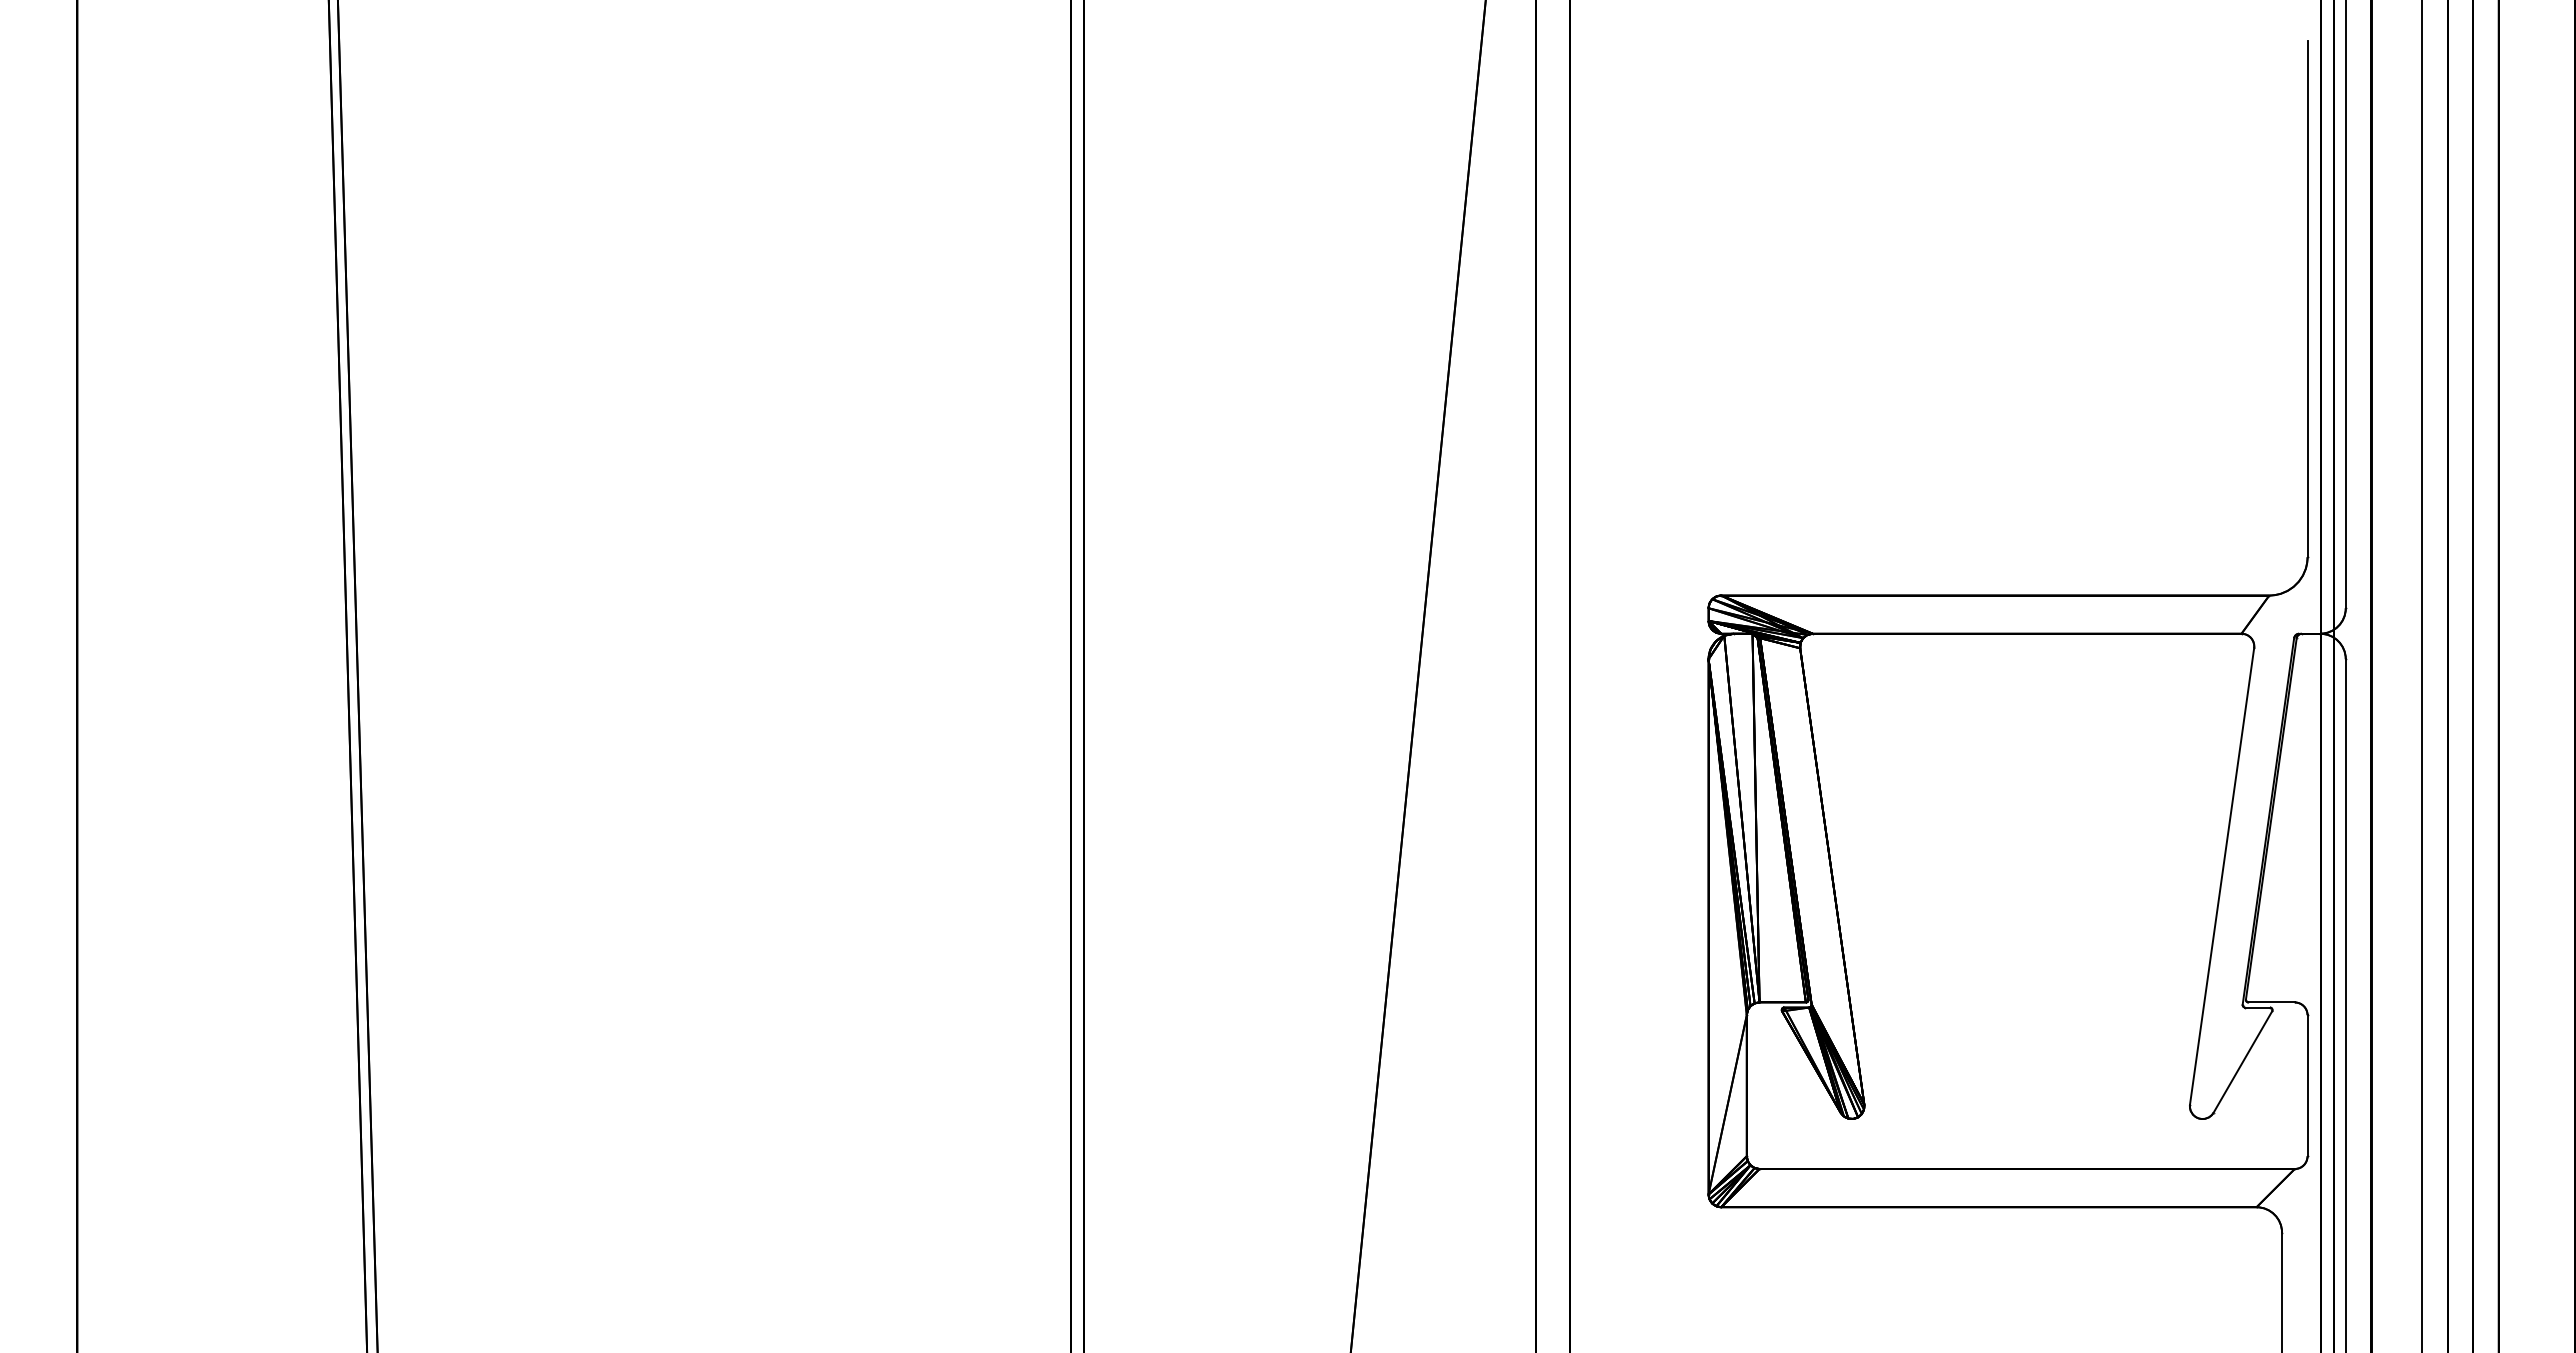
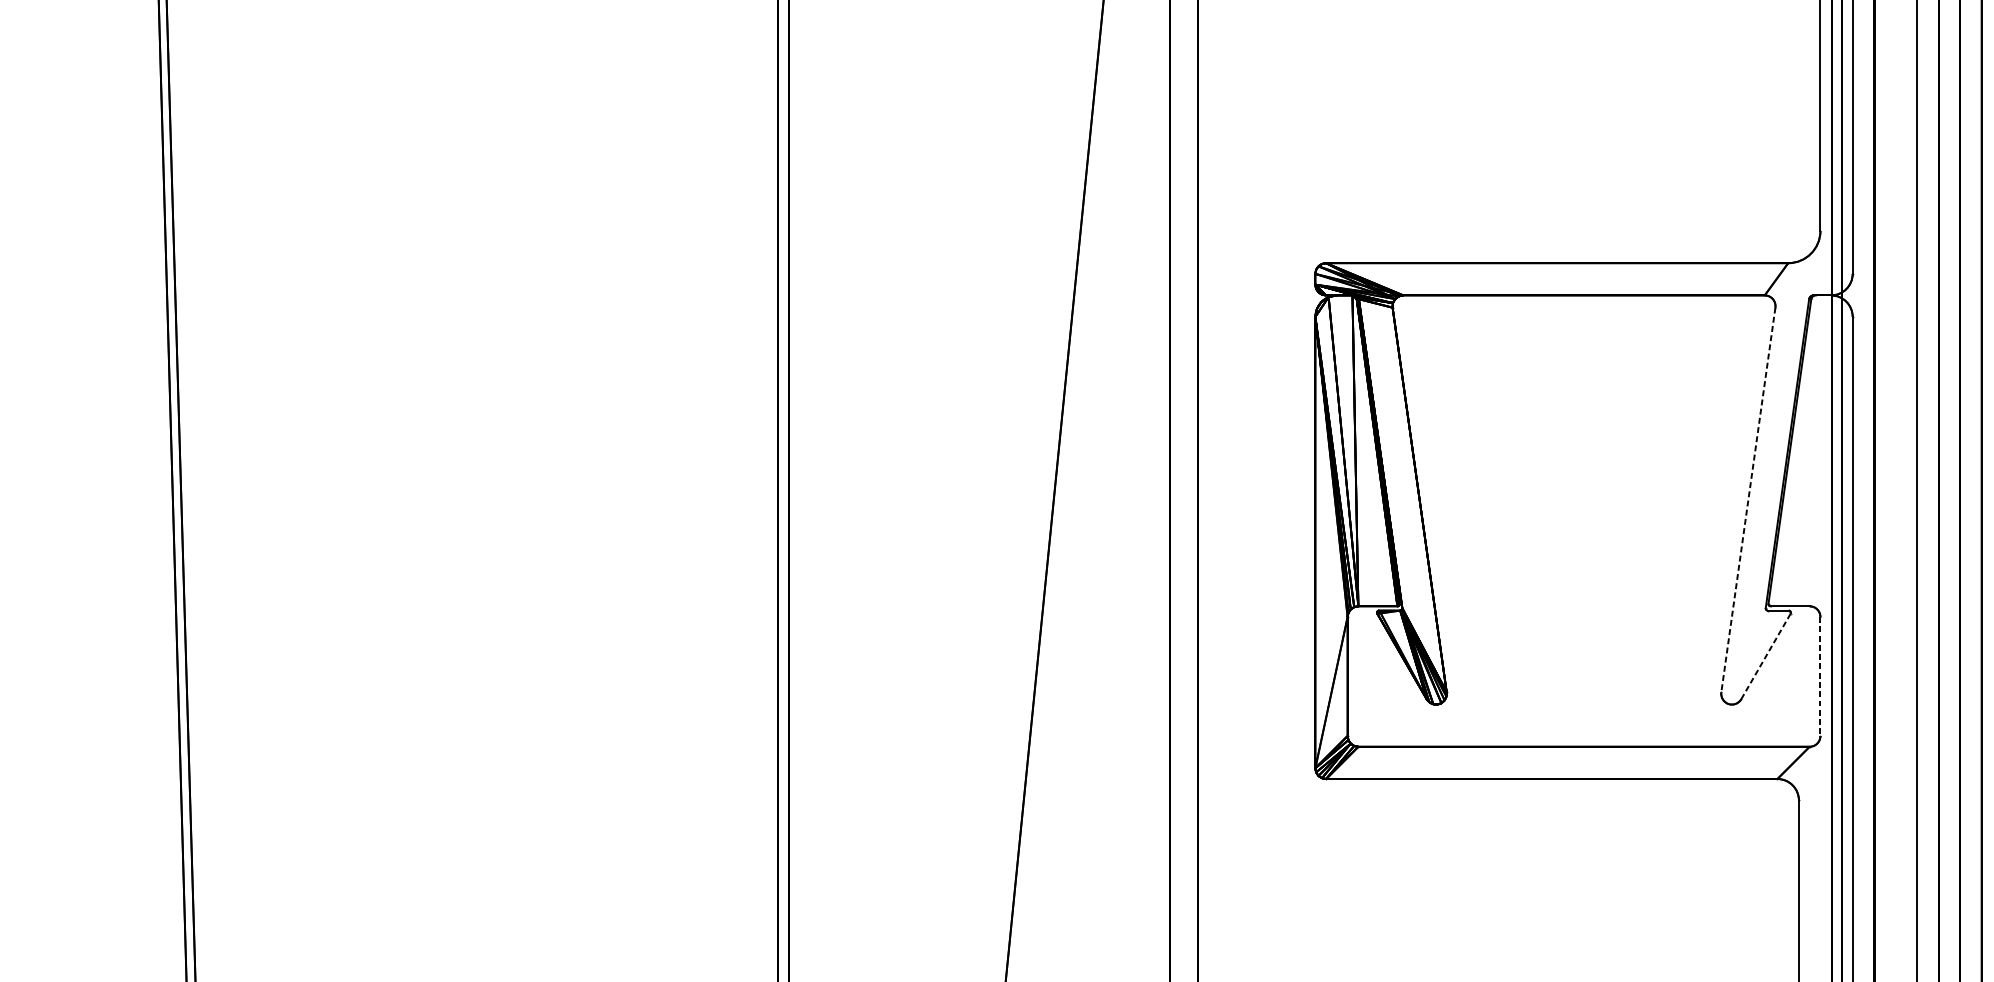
line: (2222, 876) -> (1748, 500), solid -> dashed
line: (2242, 1062) -> (1765, 656), solid -> dashed
line: (2307, 1085) -> (1820, 676), solid -> dashed

